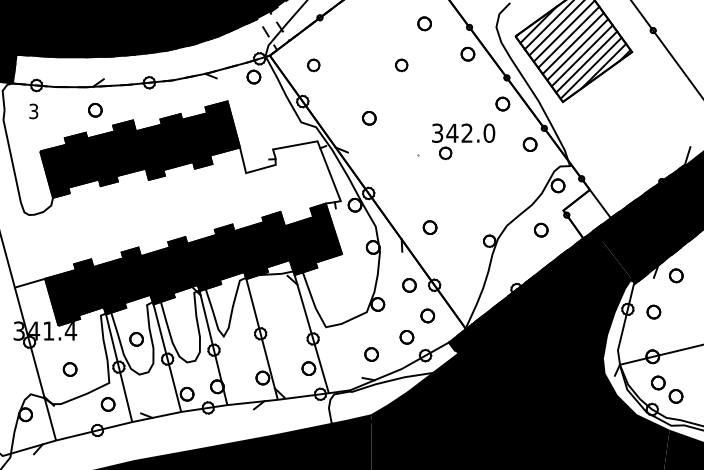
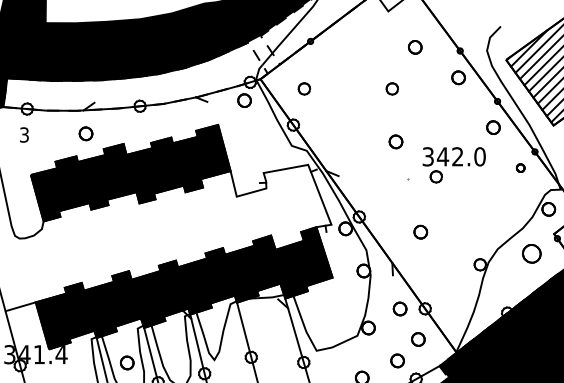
part: (369, 118) -> (396, 142), moved
part: (529, 144) -> (520, 168), size x0.6
part: (429, 227) -> (420, 232), moved
part: (541, 229) -> (532, 253), size x1.4

